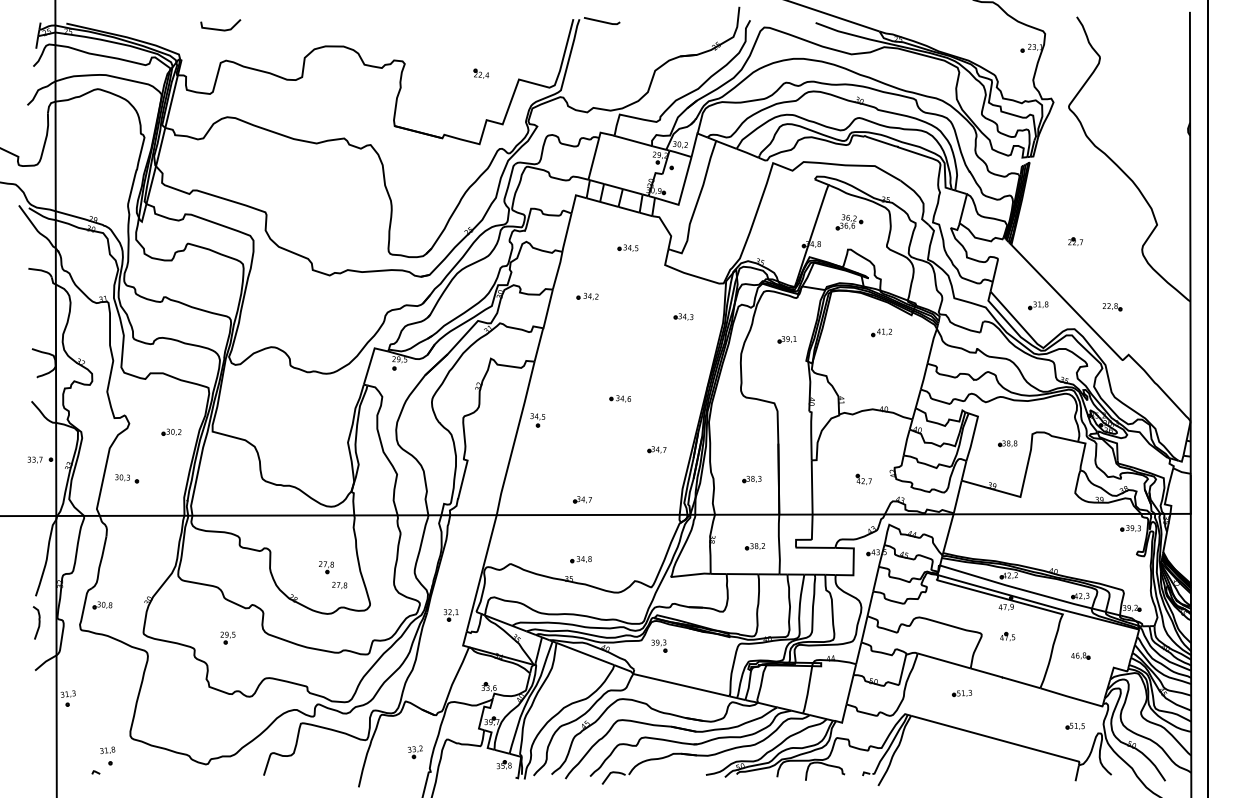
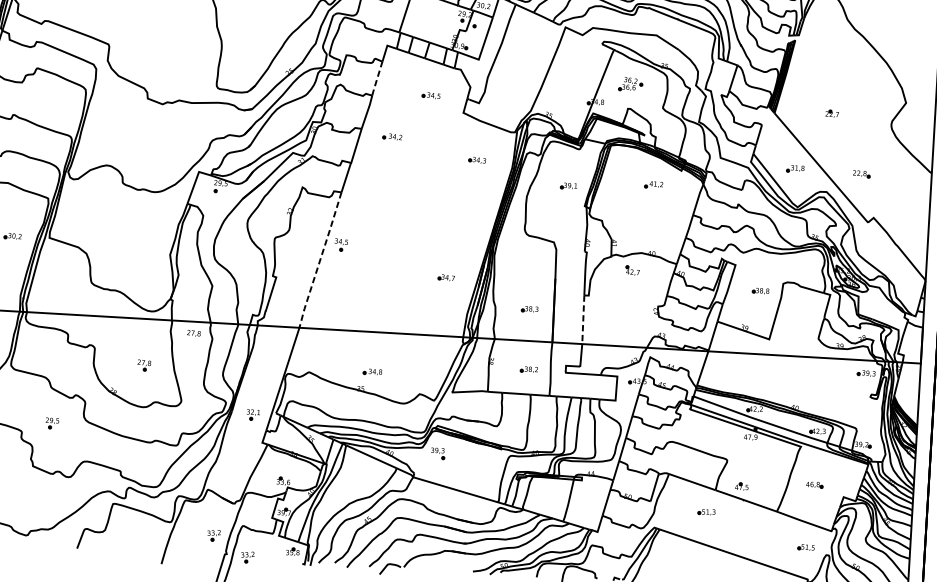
line: (566, 233) -> (376, 79), solid -> dashed
part: (619, 398) -> (415, 229), removed
line: (515, 438) -> (320, 260), solid -> dashed
part: (863, 478) -> (632, 269), moved
line: (812, 487) -> (583, 319), solid -> dashed
part: (581, 499) -> (376, 318), removed
text: (339, 584) -> (193, 332), moved
part: (1007, 635) -> (741, 485), moved
part: (453, 774) -> (246, 557), added

